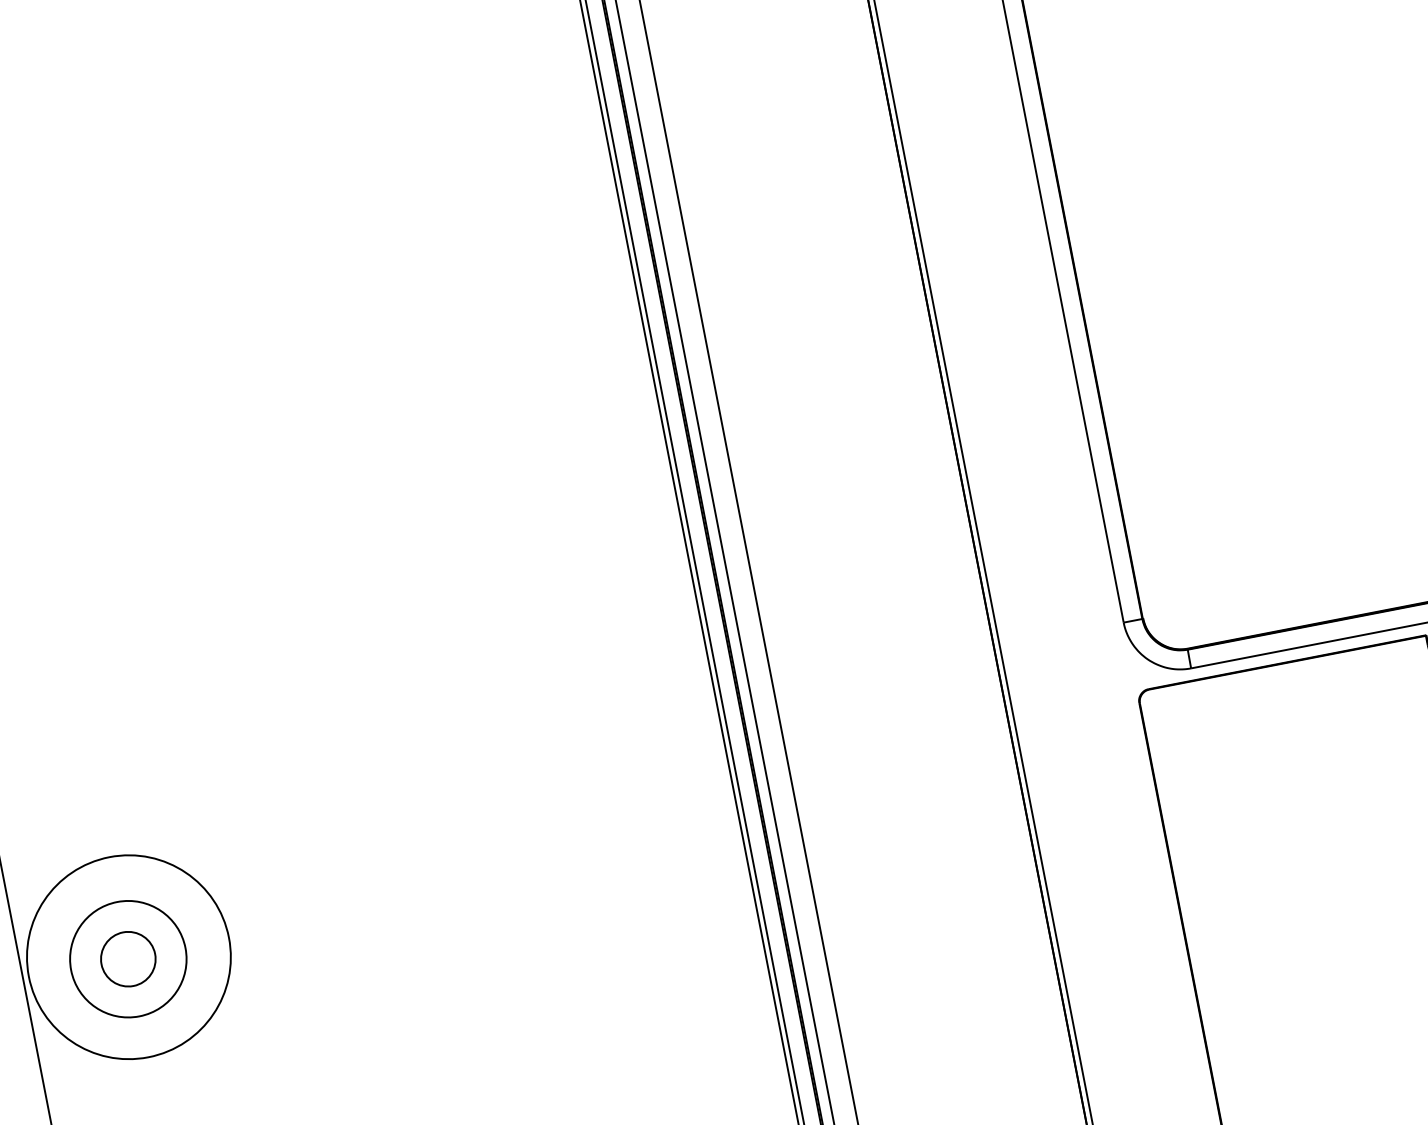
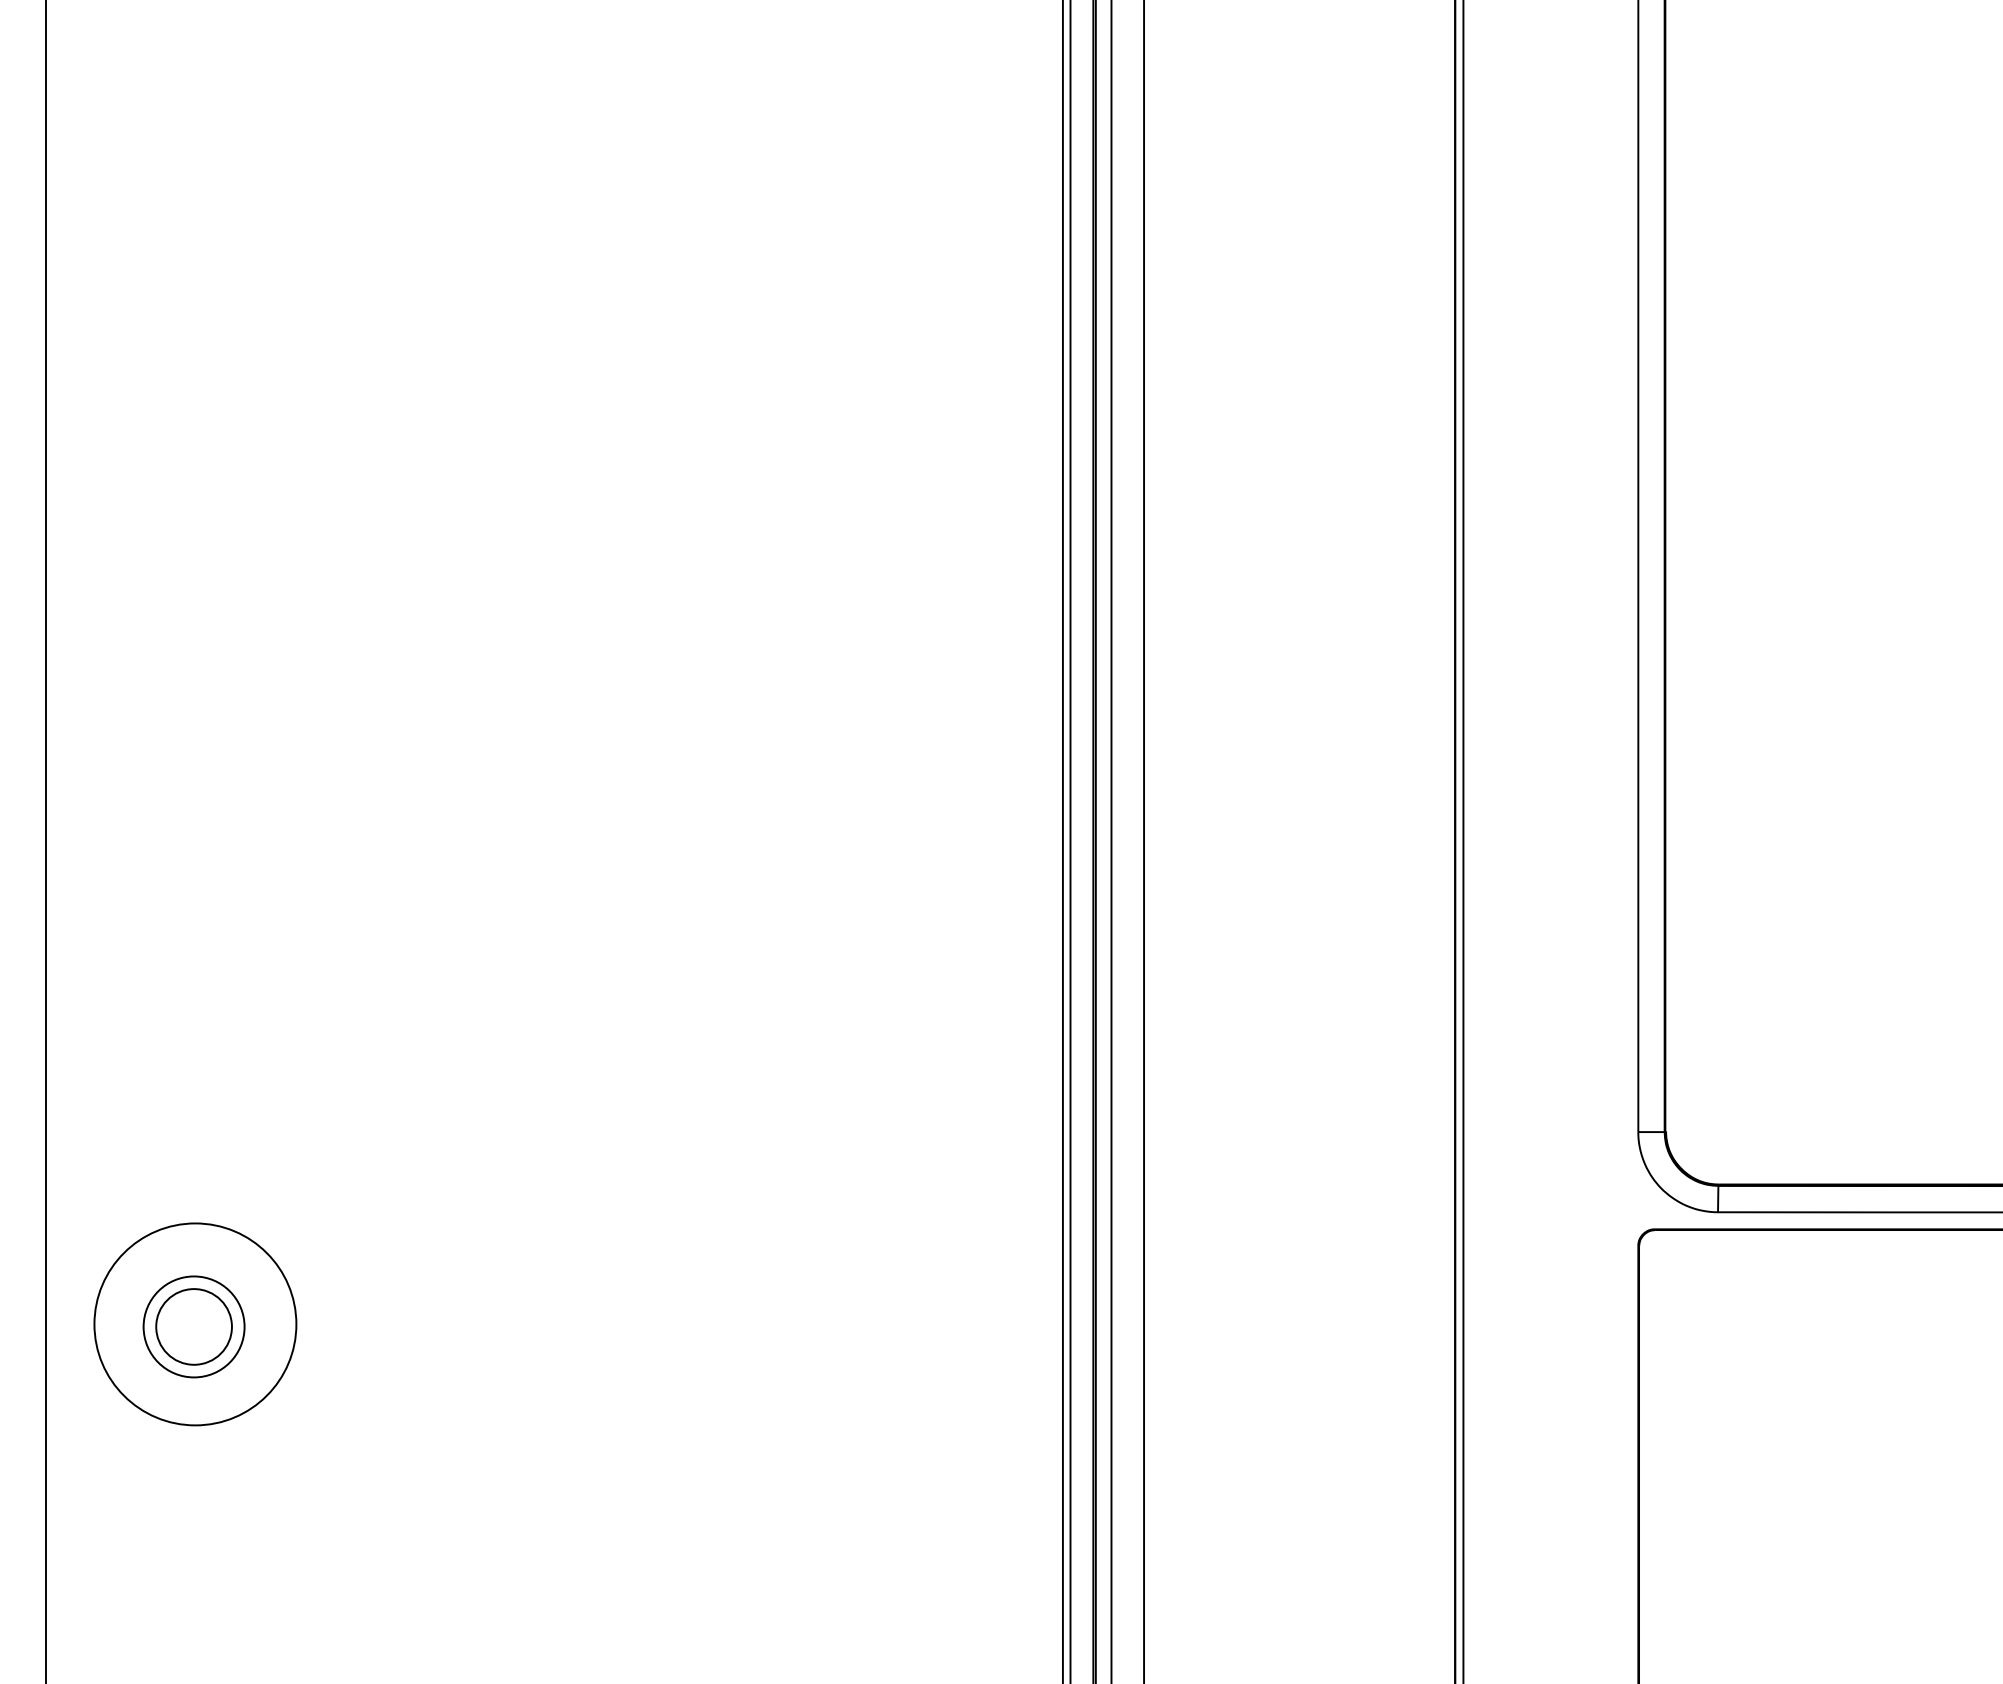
circle: (129, 957) -> (195, 1324), size x0.71
circle: (127, 958) -> (193, 1326), size x0.62

